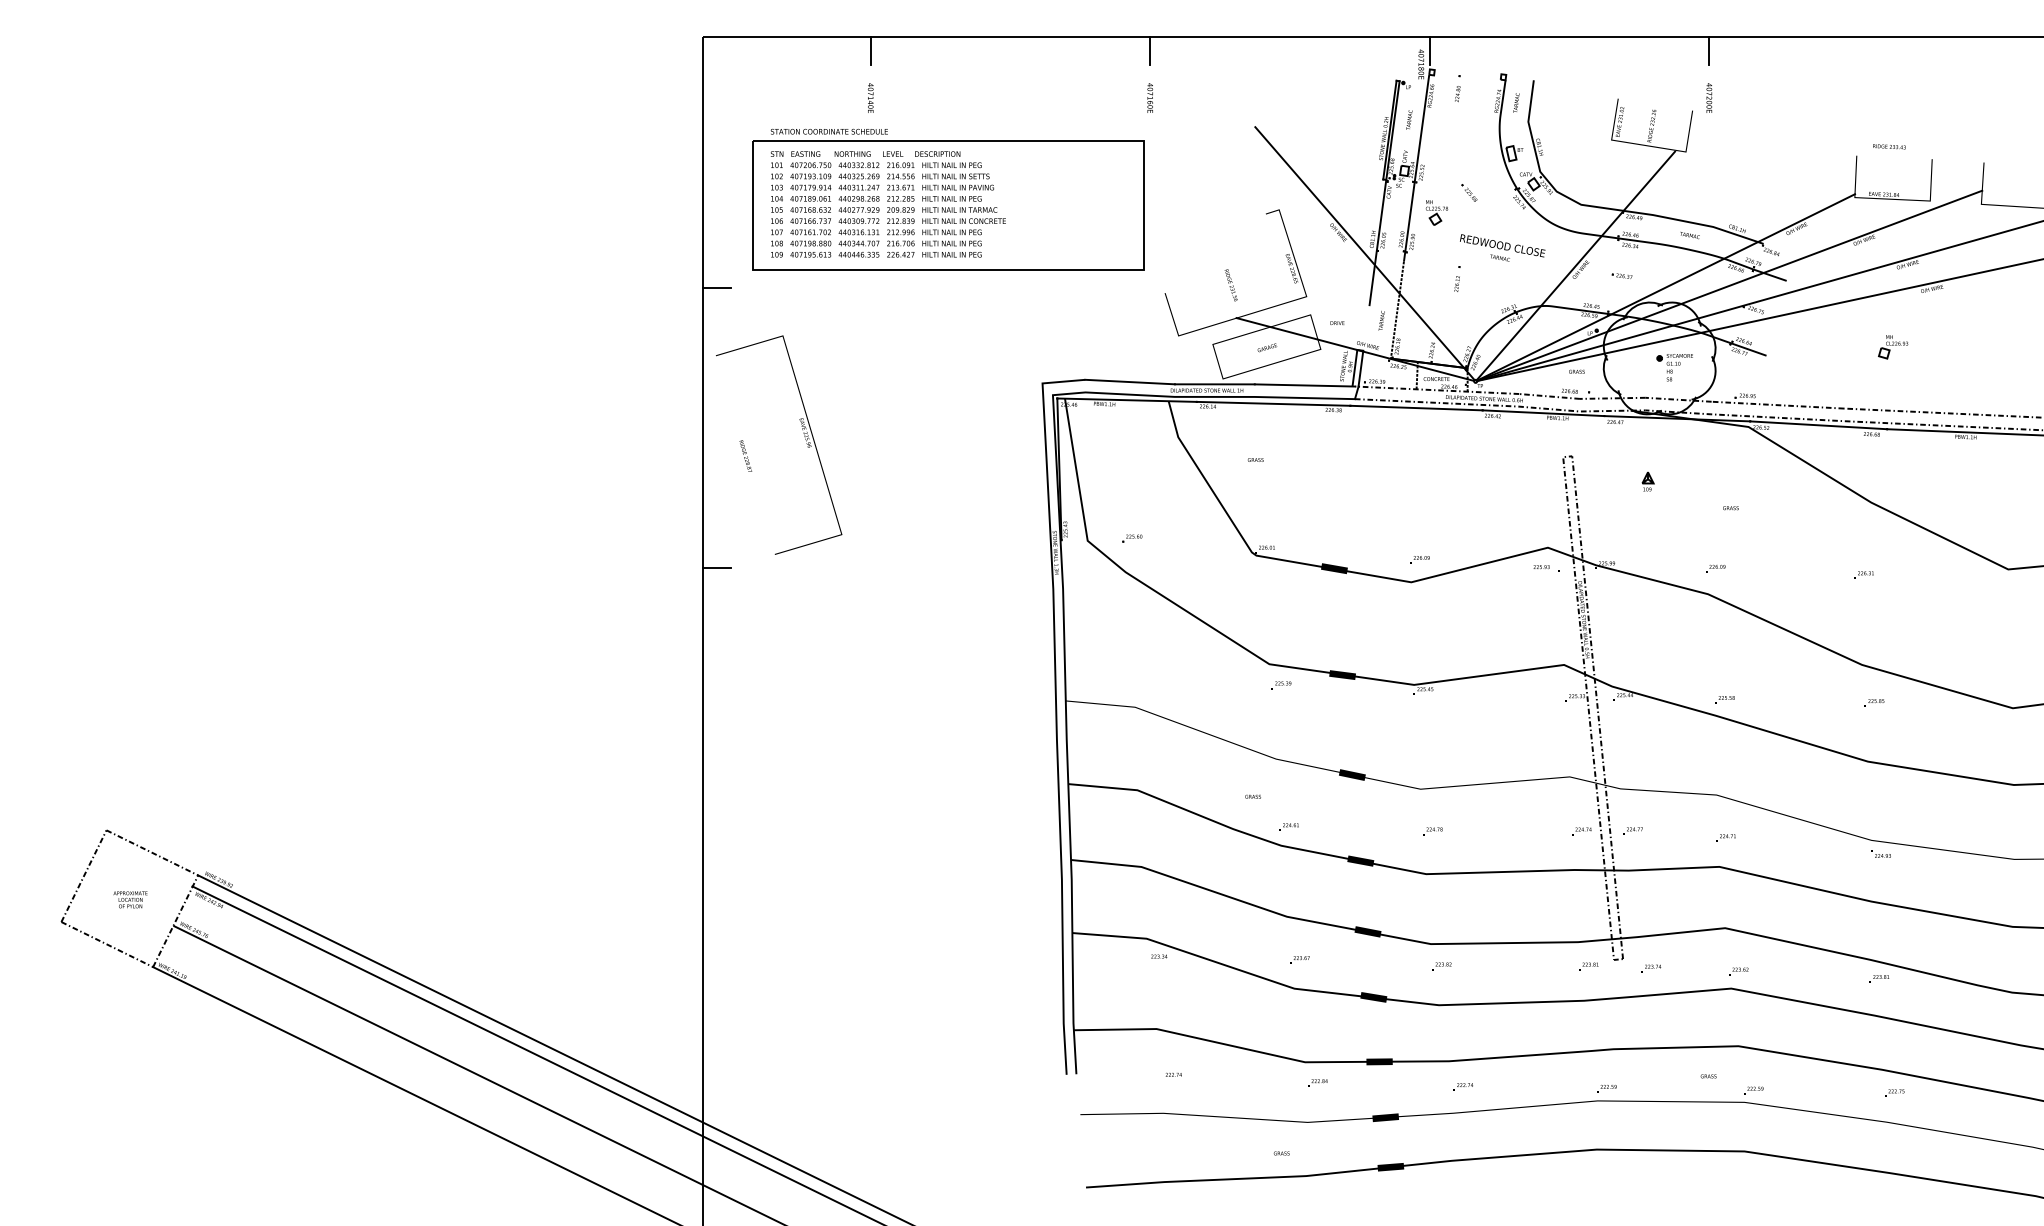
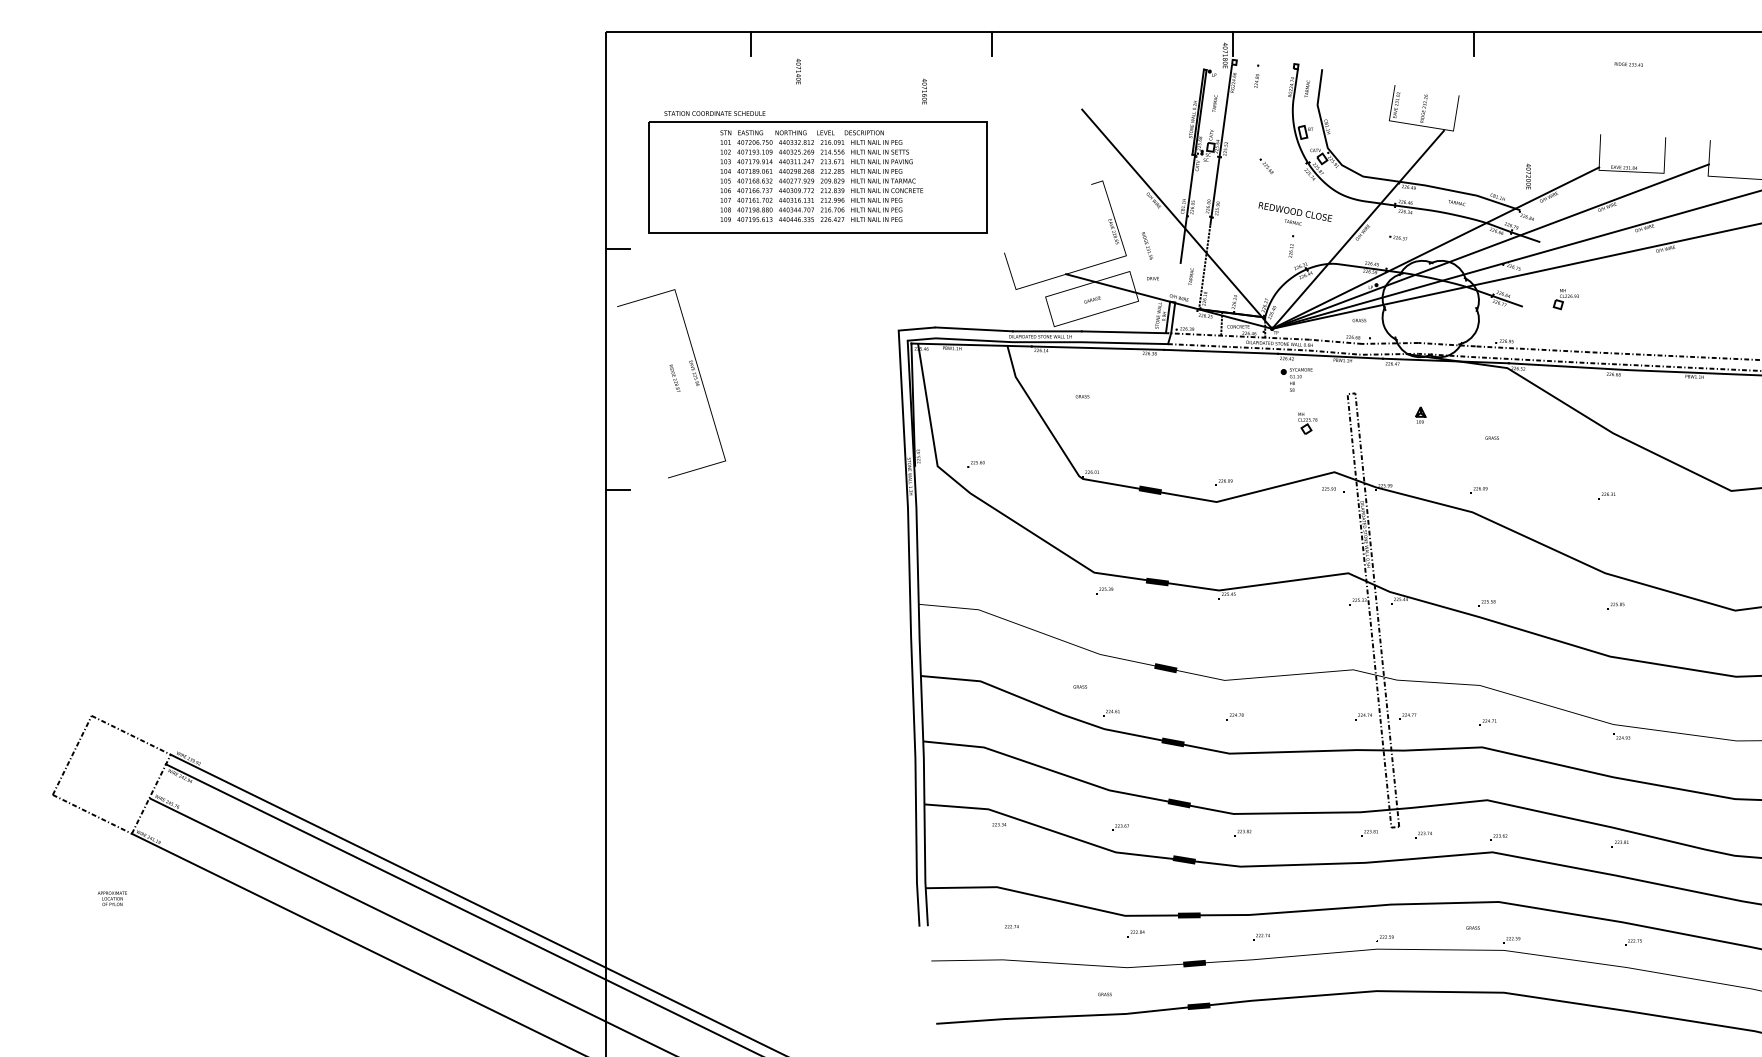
text: (870, 98) -> (798, 71), moved
text: (1150, 98) -> (924, 91), moved
text: (1709, 98) -> (1528, 176), moved
text: (1889, 146) -> (1628, 64), moved
text: (888, 203) -> (821, 175), moved
part: (1436, 212) -> (1307, 423), moved
part: (1457, 278) -> (1291, 246), moved
text: (1231, 284) -> (1147, 245), moved
part: (1892, 347) -> (1565, 299), moved
part: (1674, 367) -> (1296, 379), moved
text: (745, 455) -> (674, 377), moved
text: (129, 899) -> (111, 898), moved

